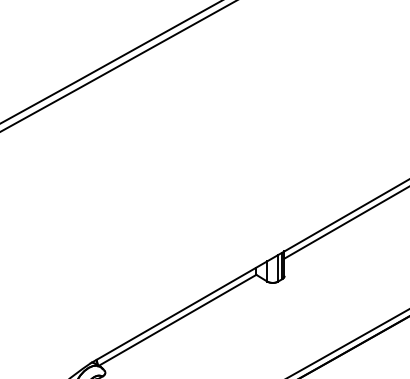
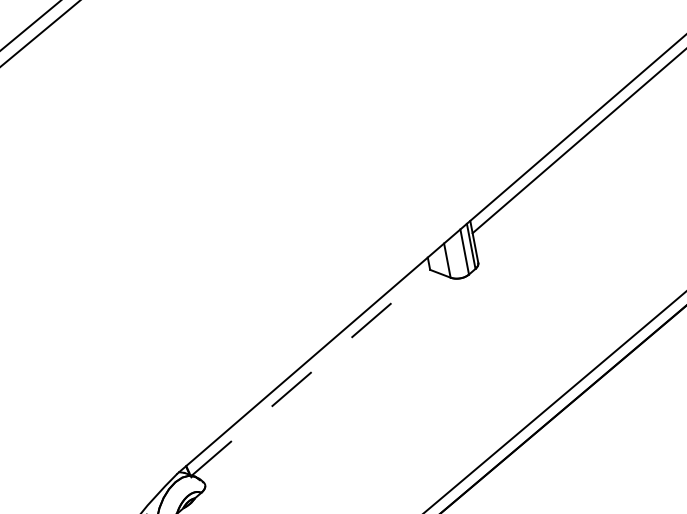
line: (177, 320) -> (310, 373), solid -> dashed

